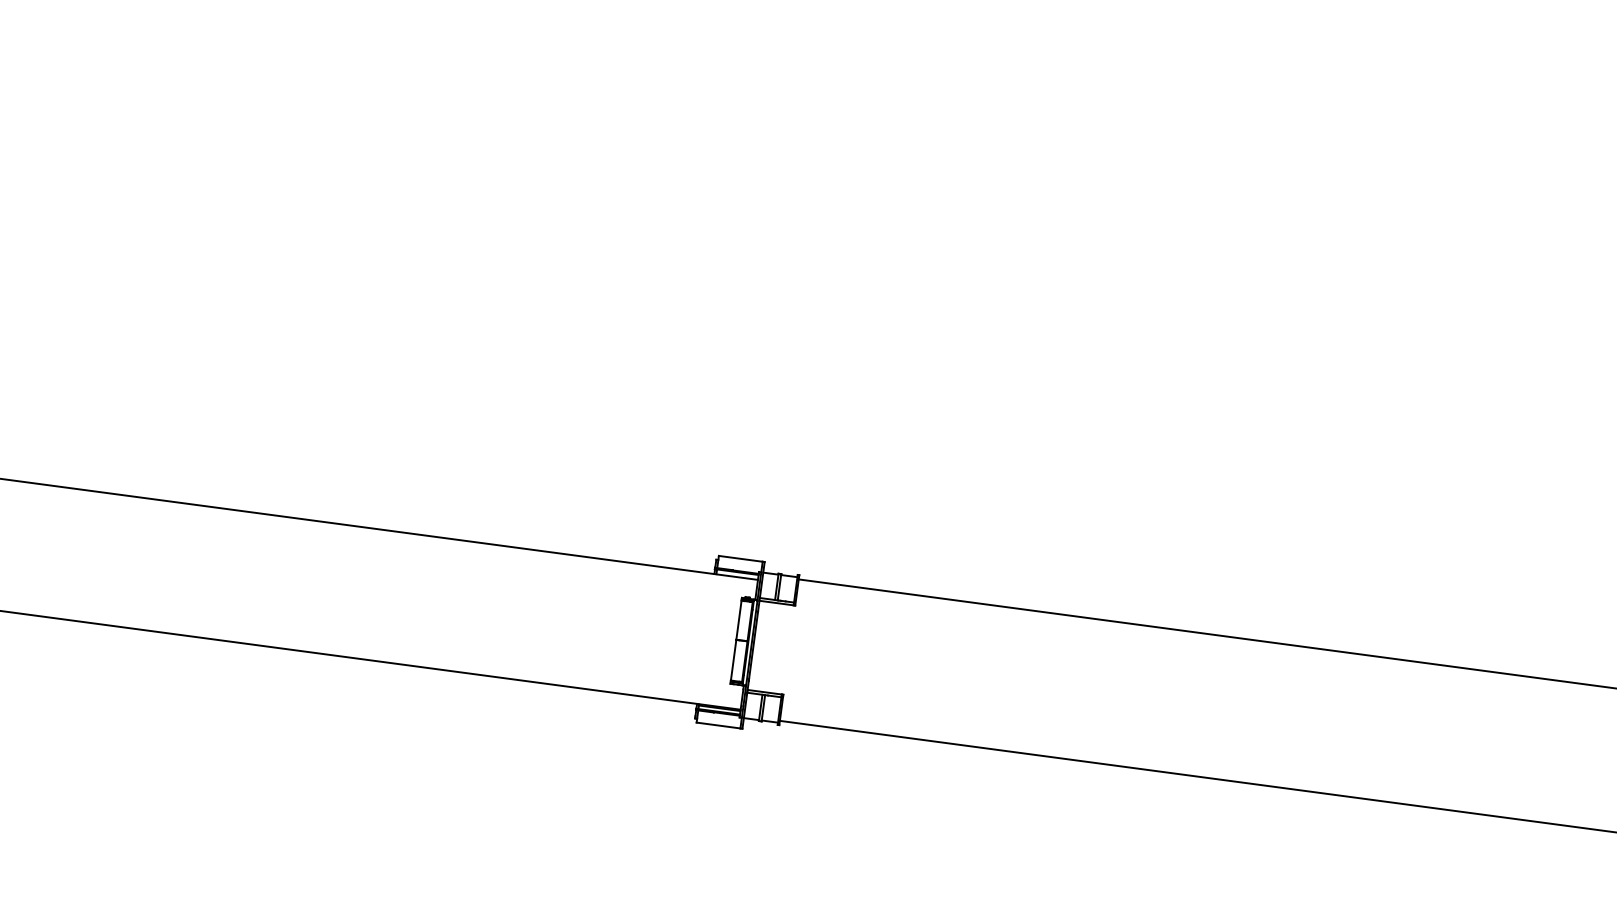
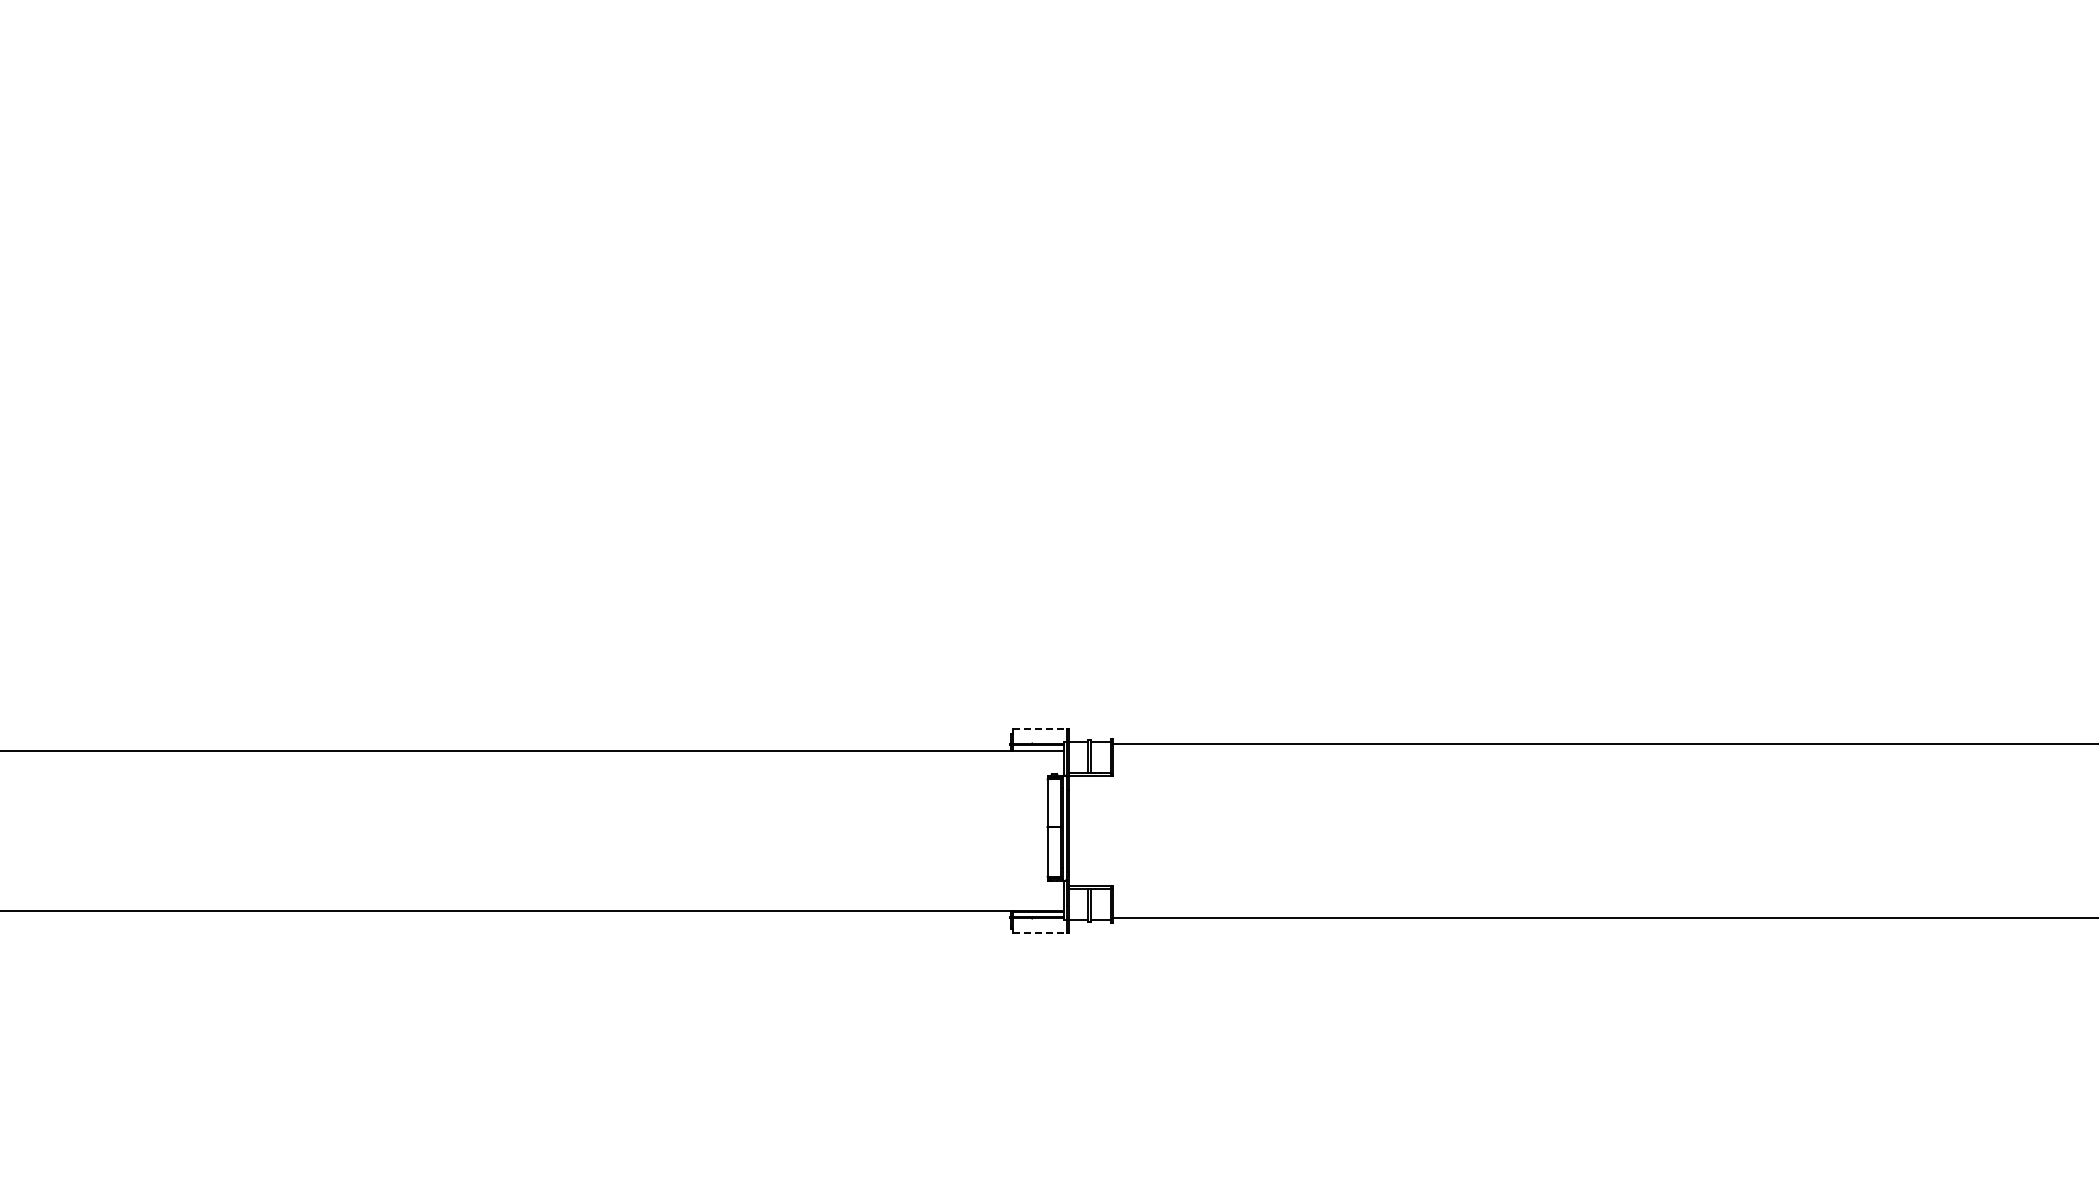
line: (740, 558) -> (1039, 728), solid -> dashed
line: (718, 725) -> (1039, 933), solid -> dashed

